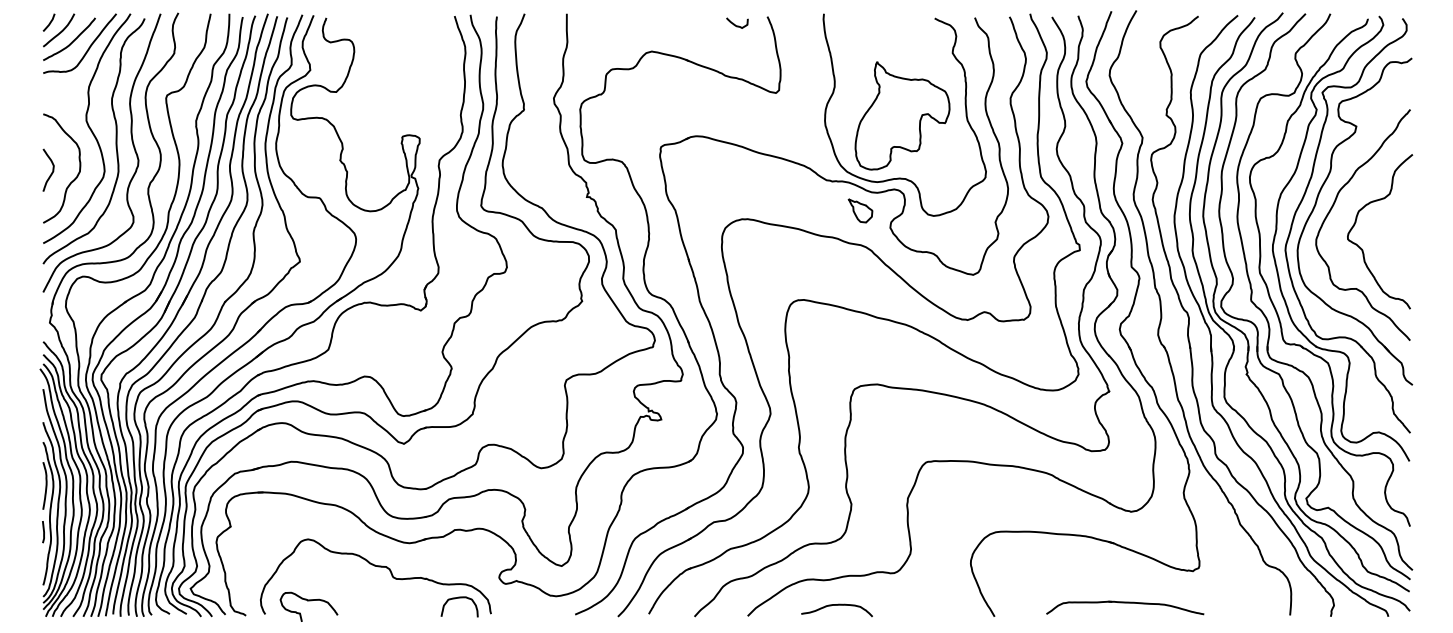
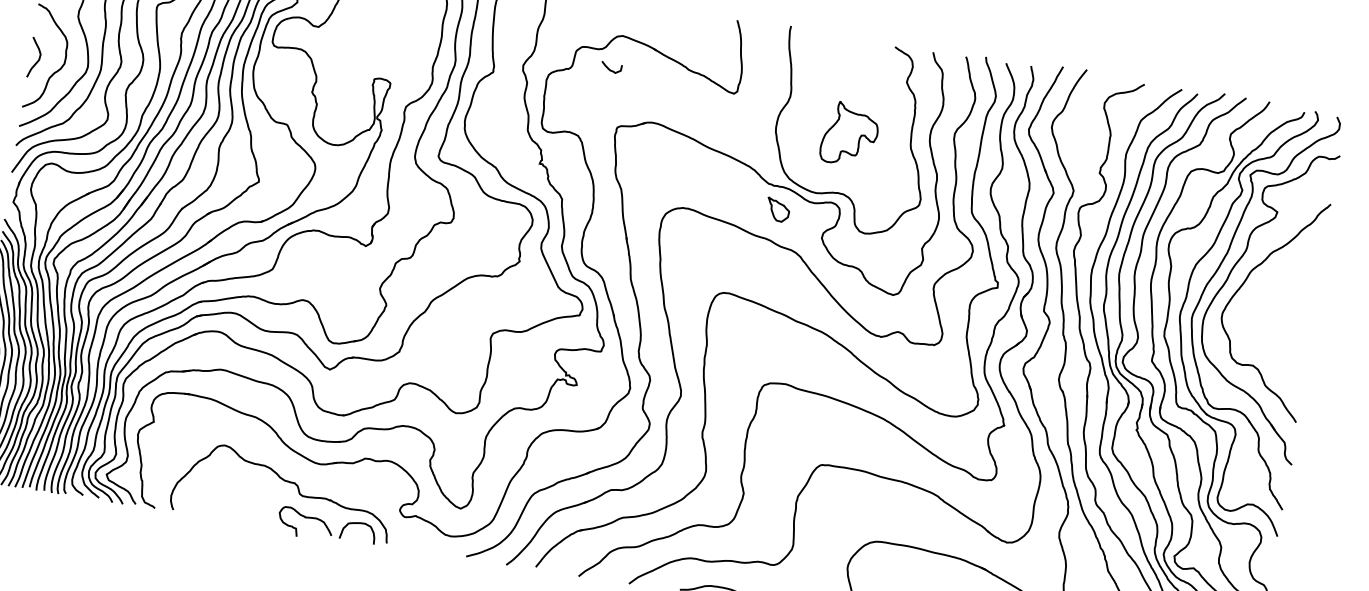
curve: (735, 24) -> (609, 68), moved
part: (902, 115) -> (850, 133), size x0.6
part: (860, 210) -> (778, 209), moved
curve: (1362, 248) -> (1264, 328), removed
curve: (308, 601) -> (305, 518), moved

